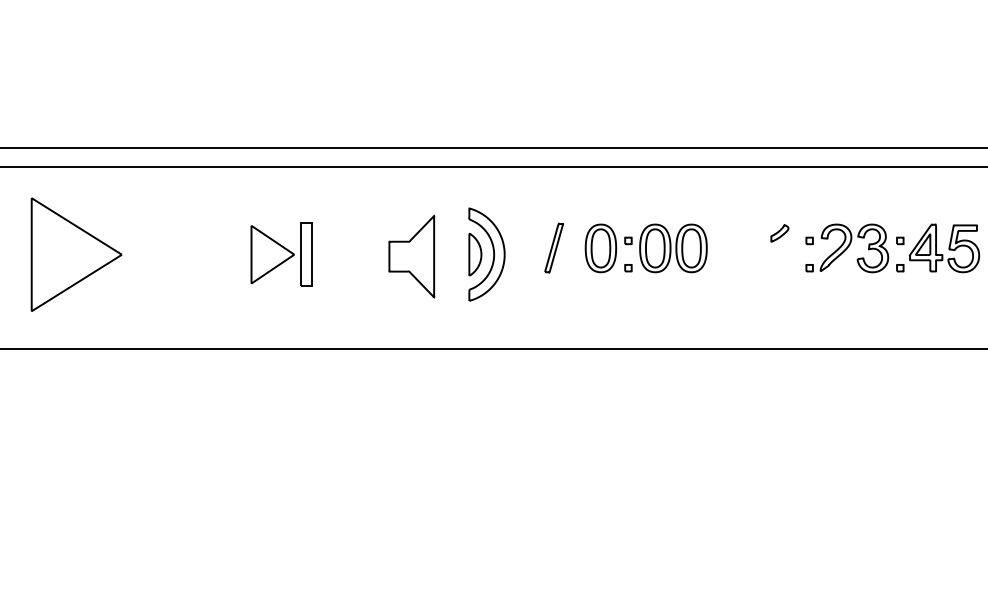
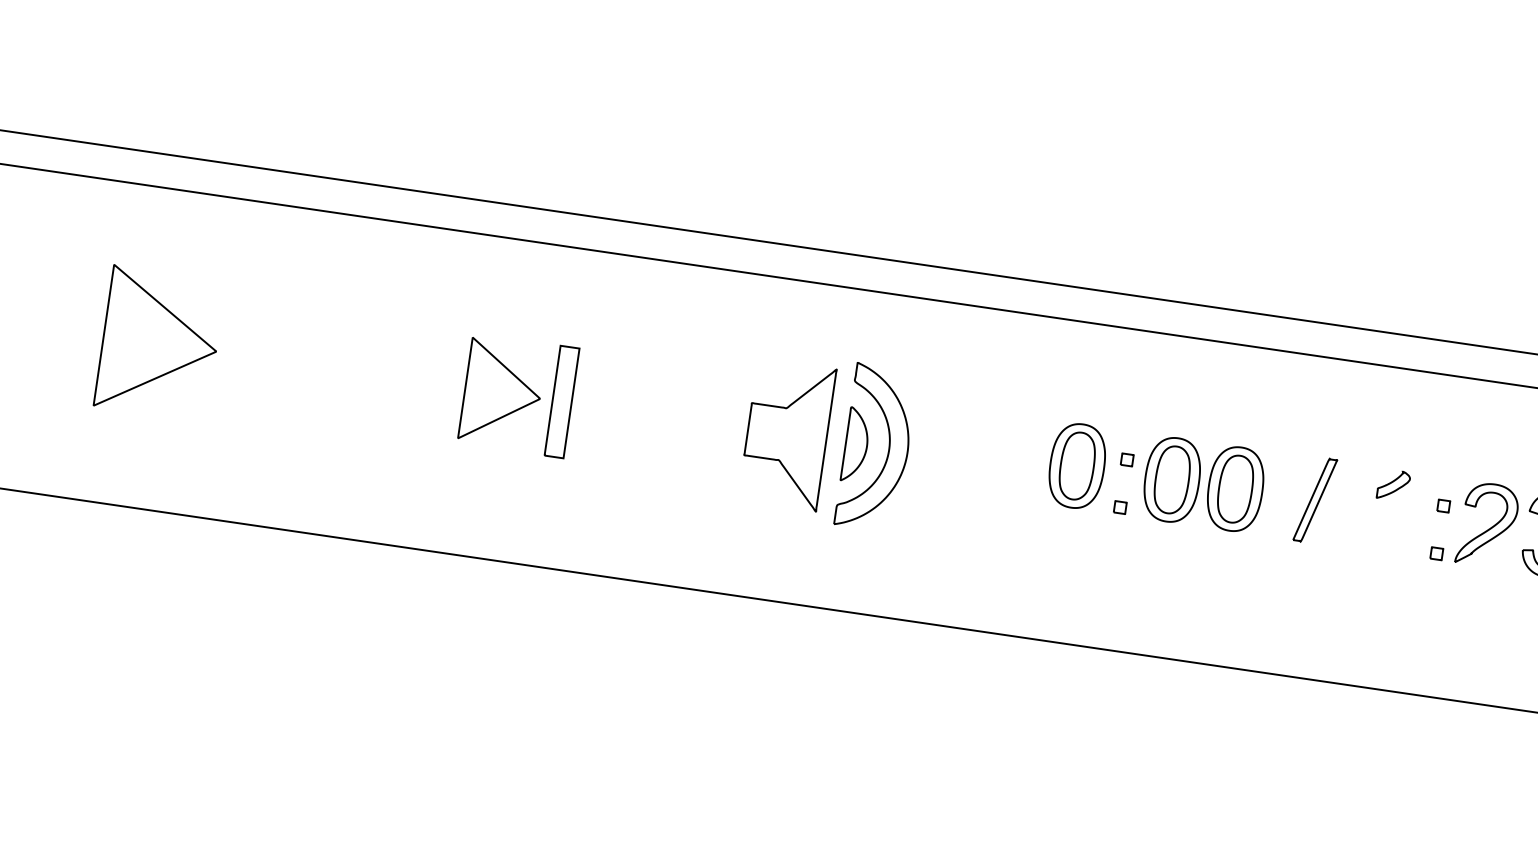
part: (553, 247) -> (1314, 498), moved
part: (76, 254) -> (159, 343), size x0.71
part: (411, 256) -> (786, 434), moved

